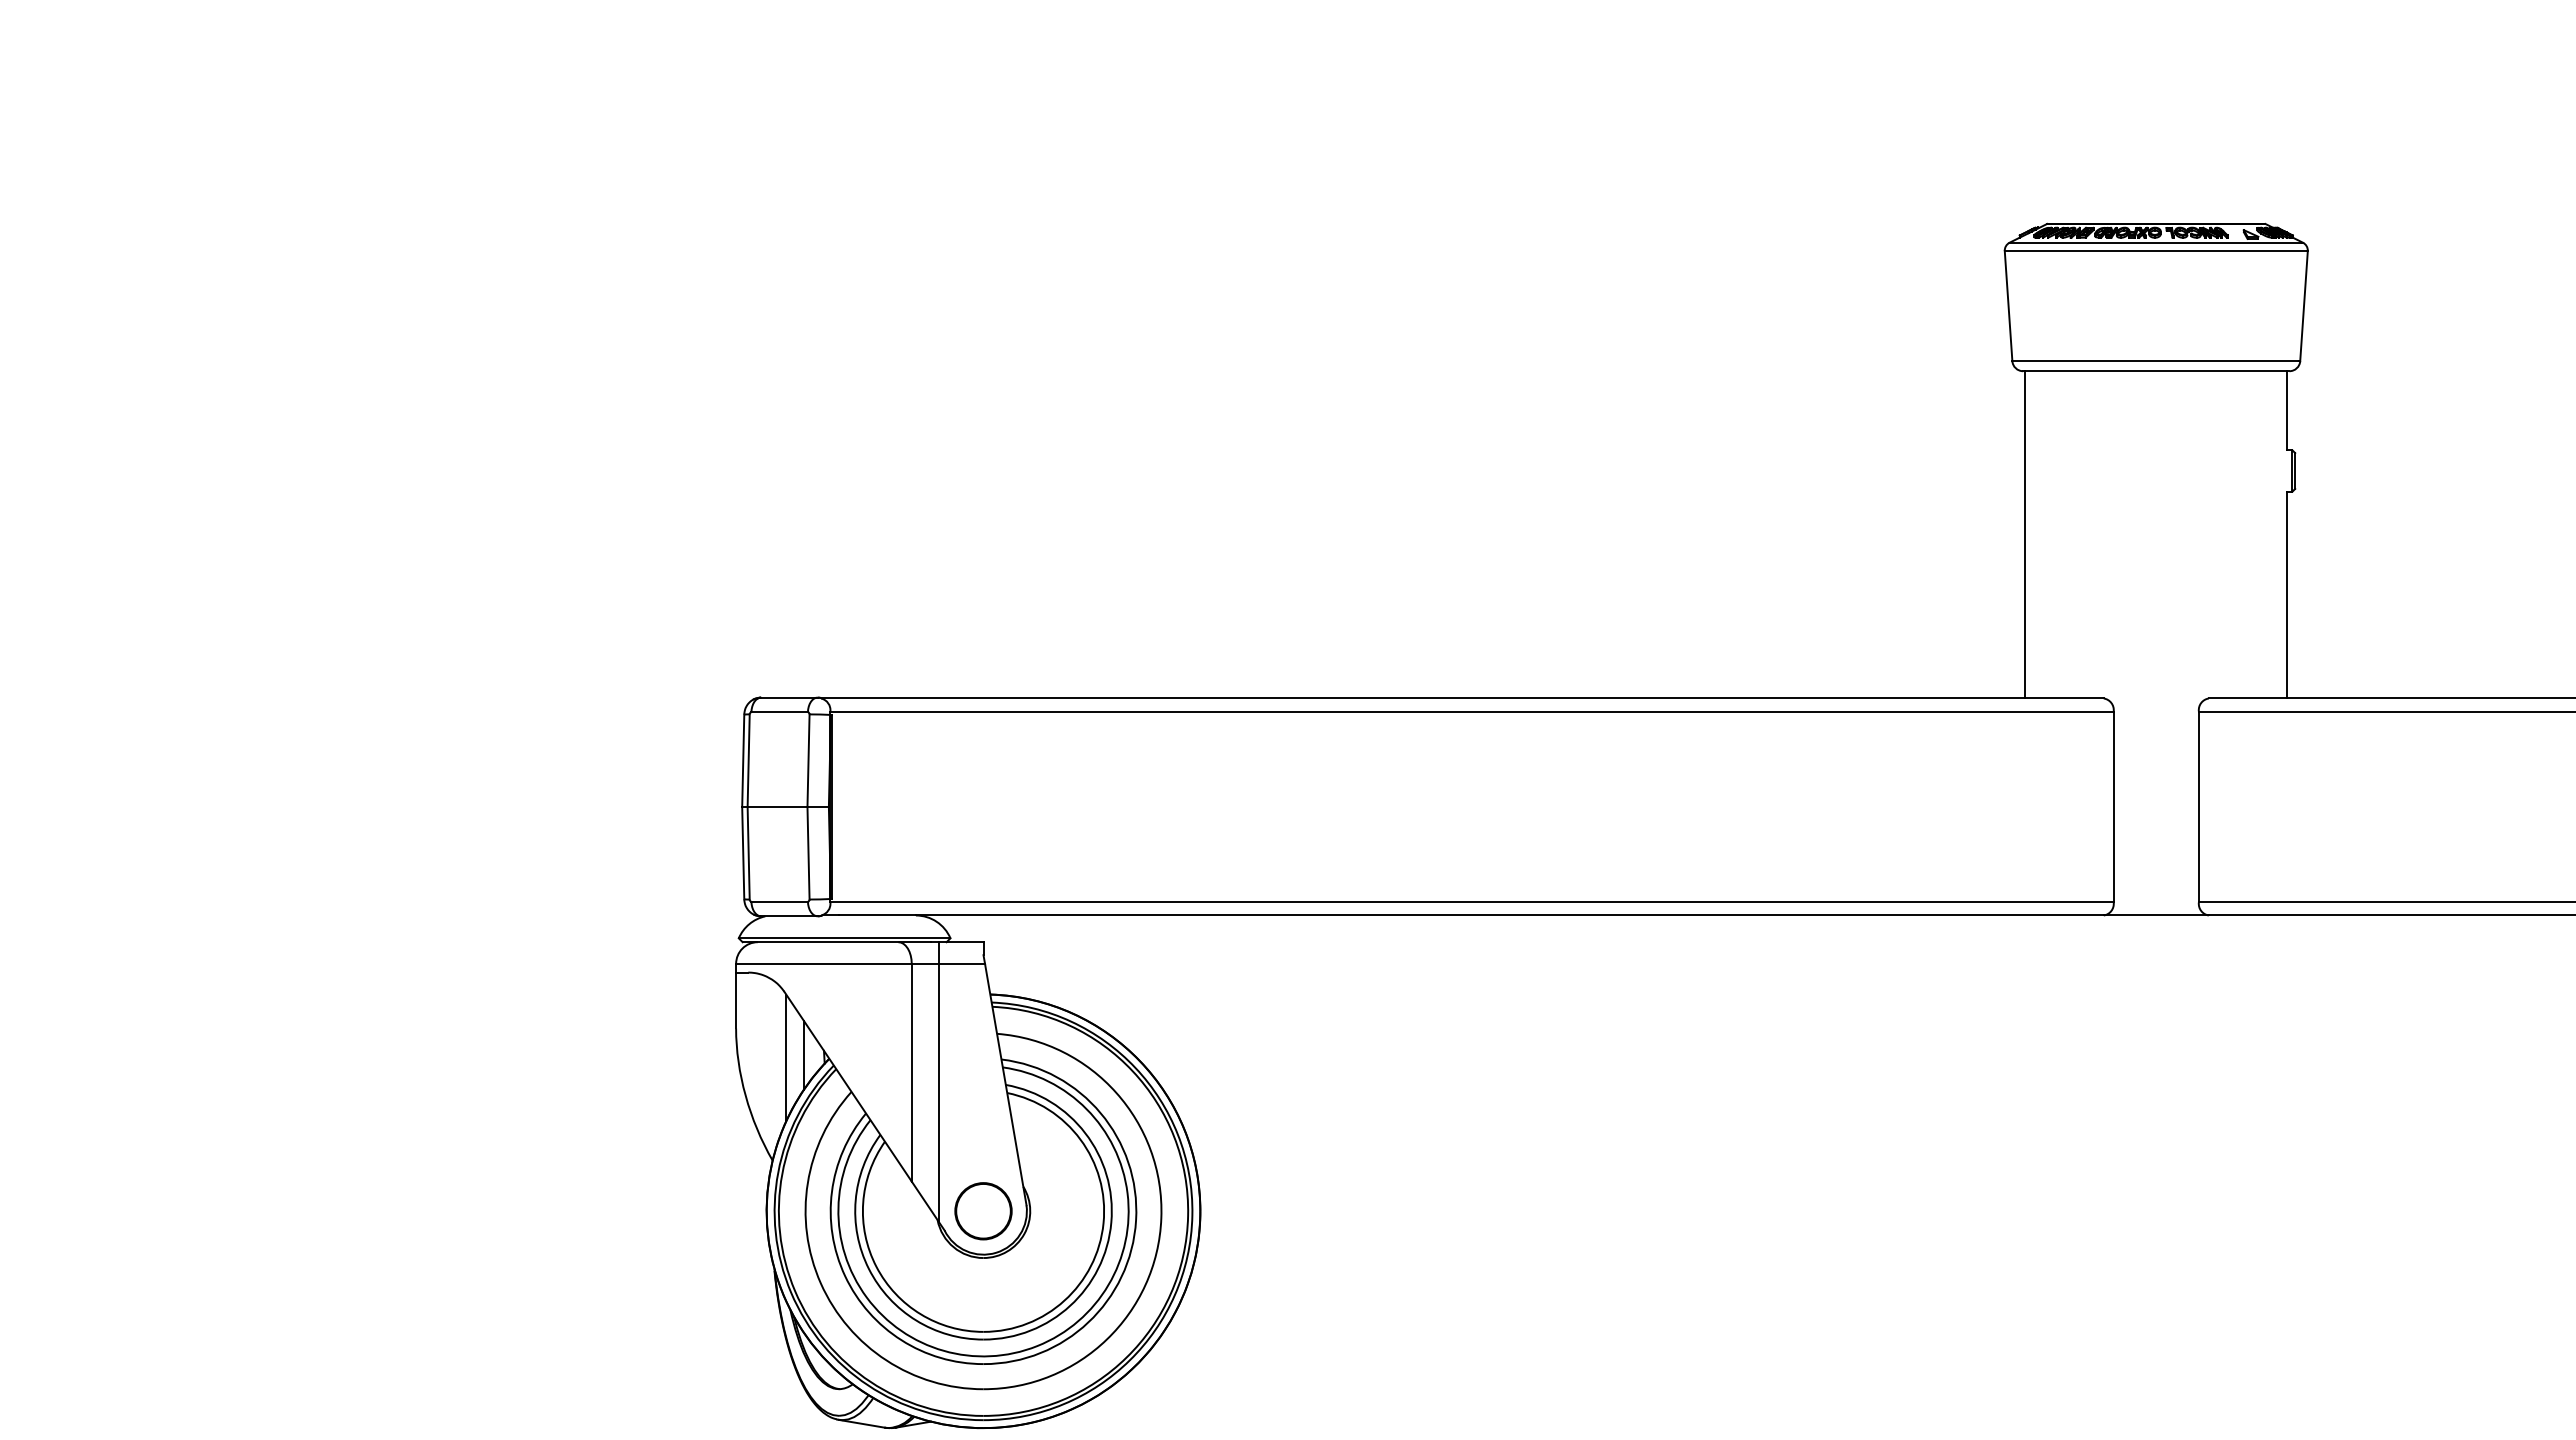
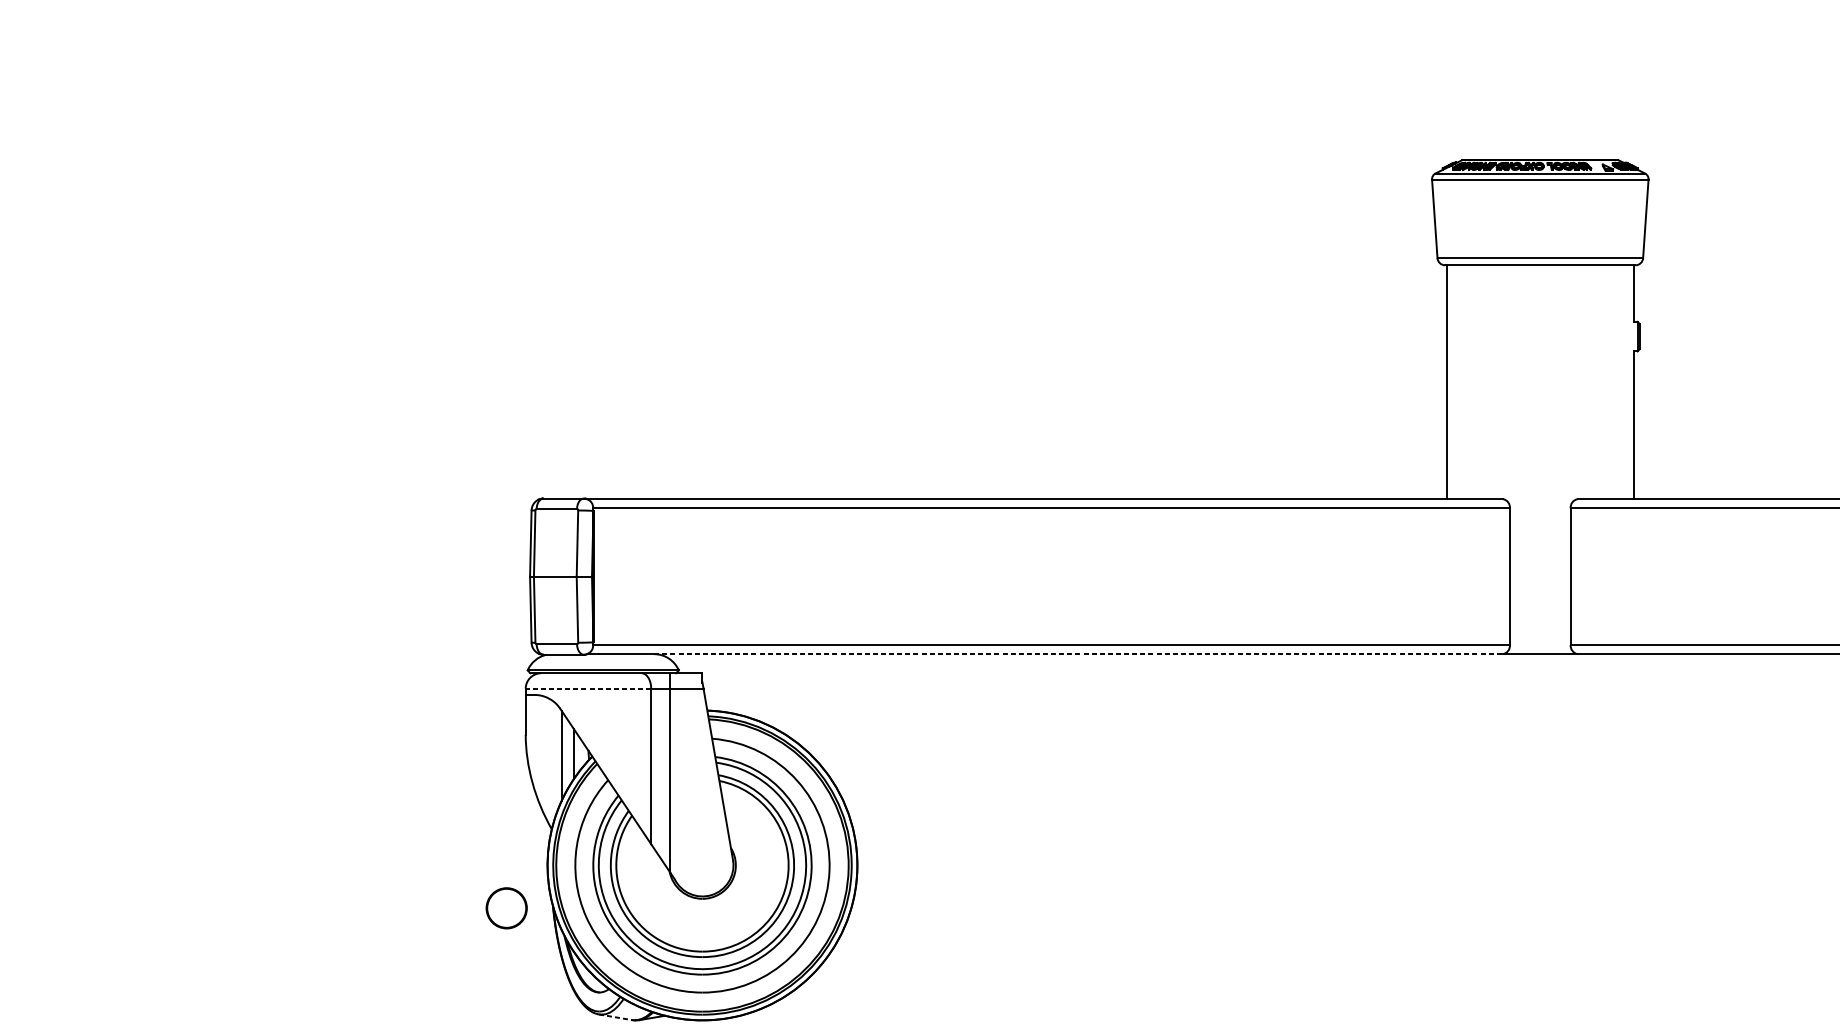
line: (1509, 915) -> (1078, 654), solid -> dashed
line: (823, 963) -> (588, 688), solid -> dashed
circle: (983, 1211) -> (506, 908), moved
line: (861, 1423) -> (615, 1017), solid -> dashed

